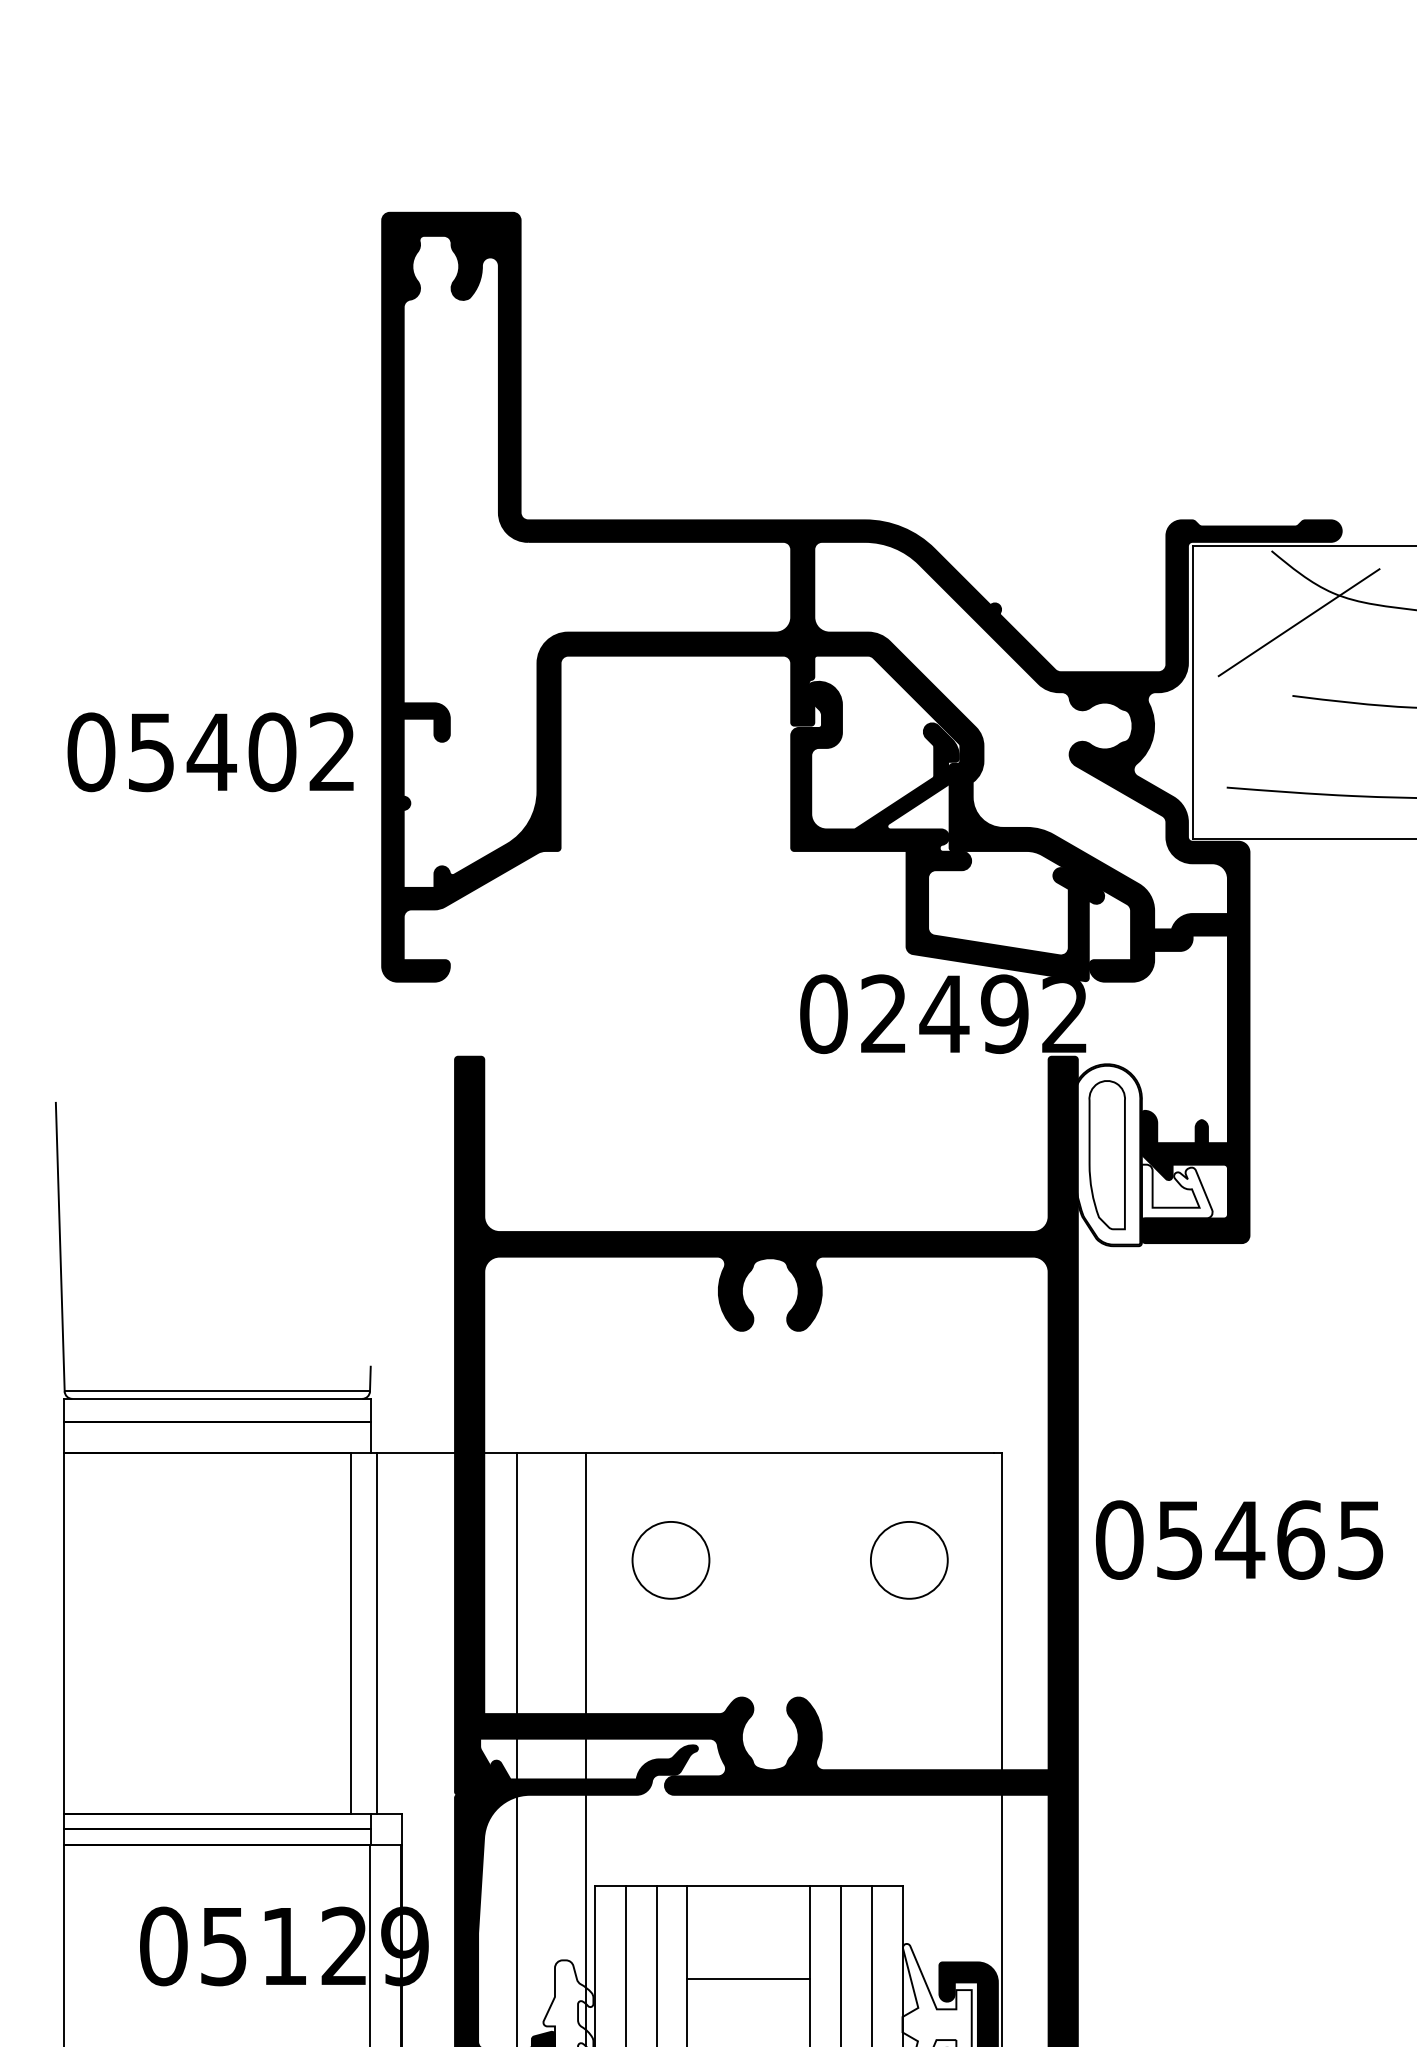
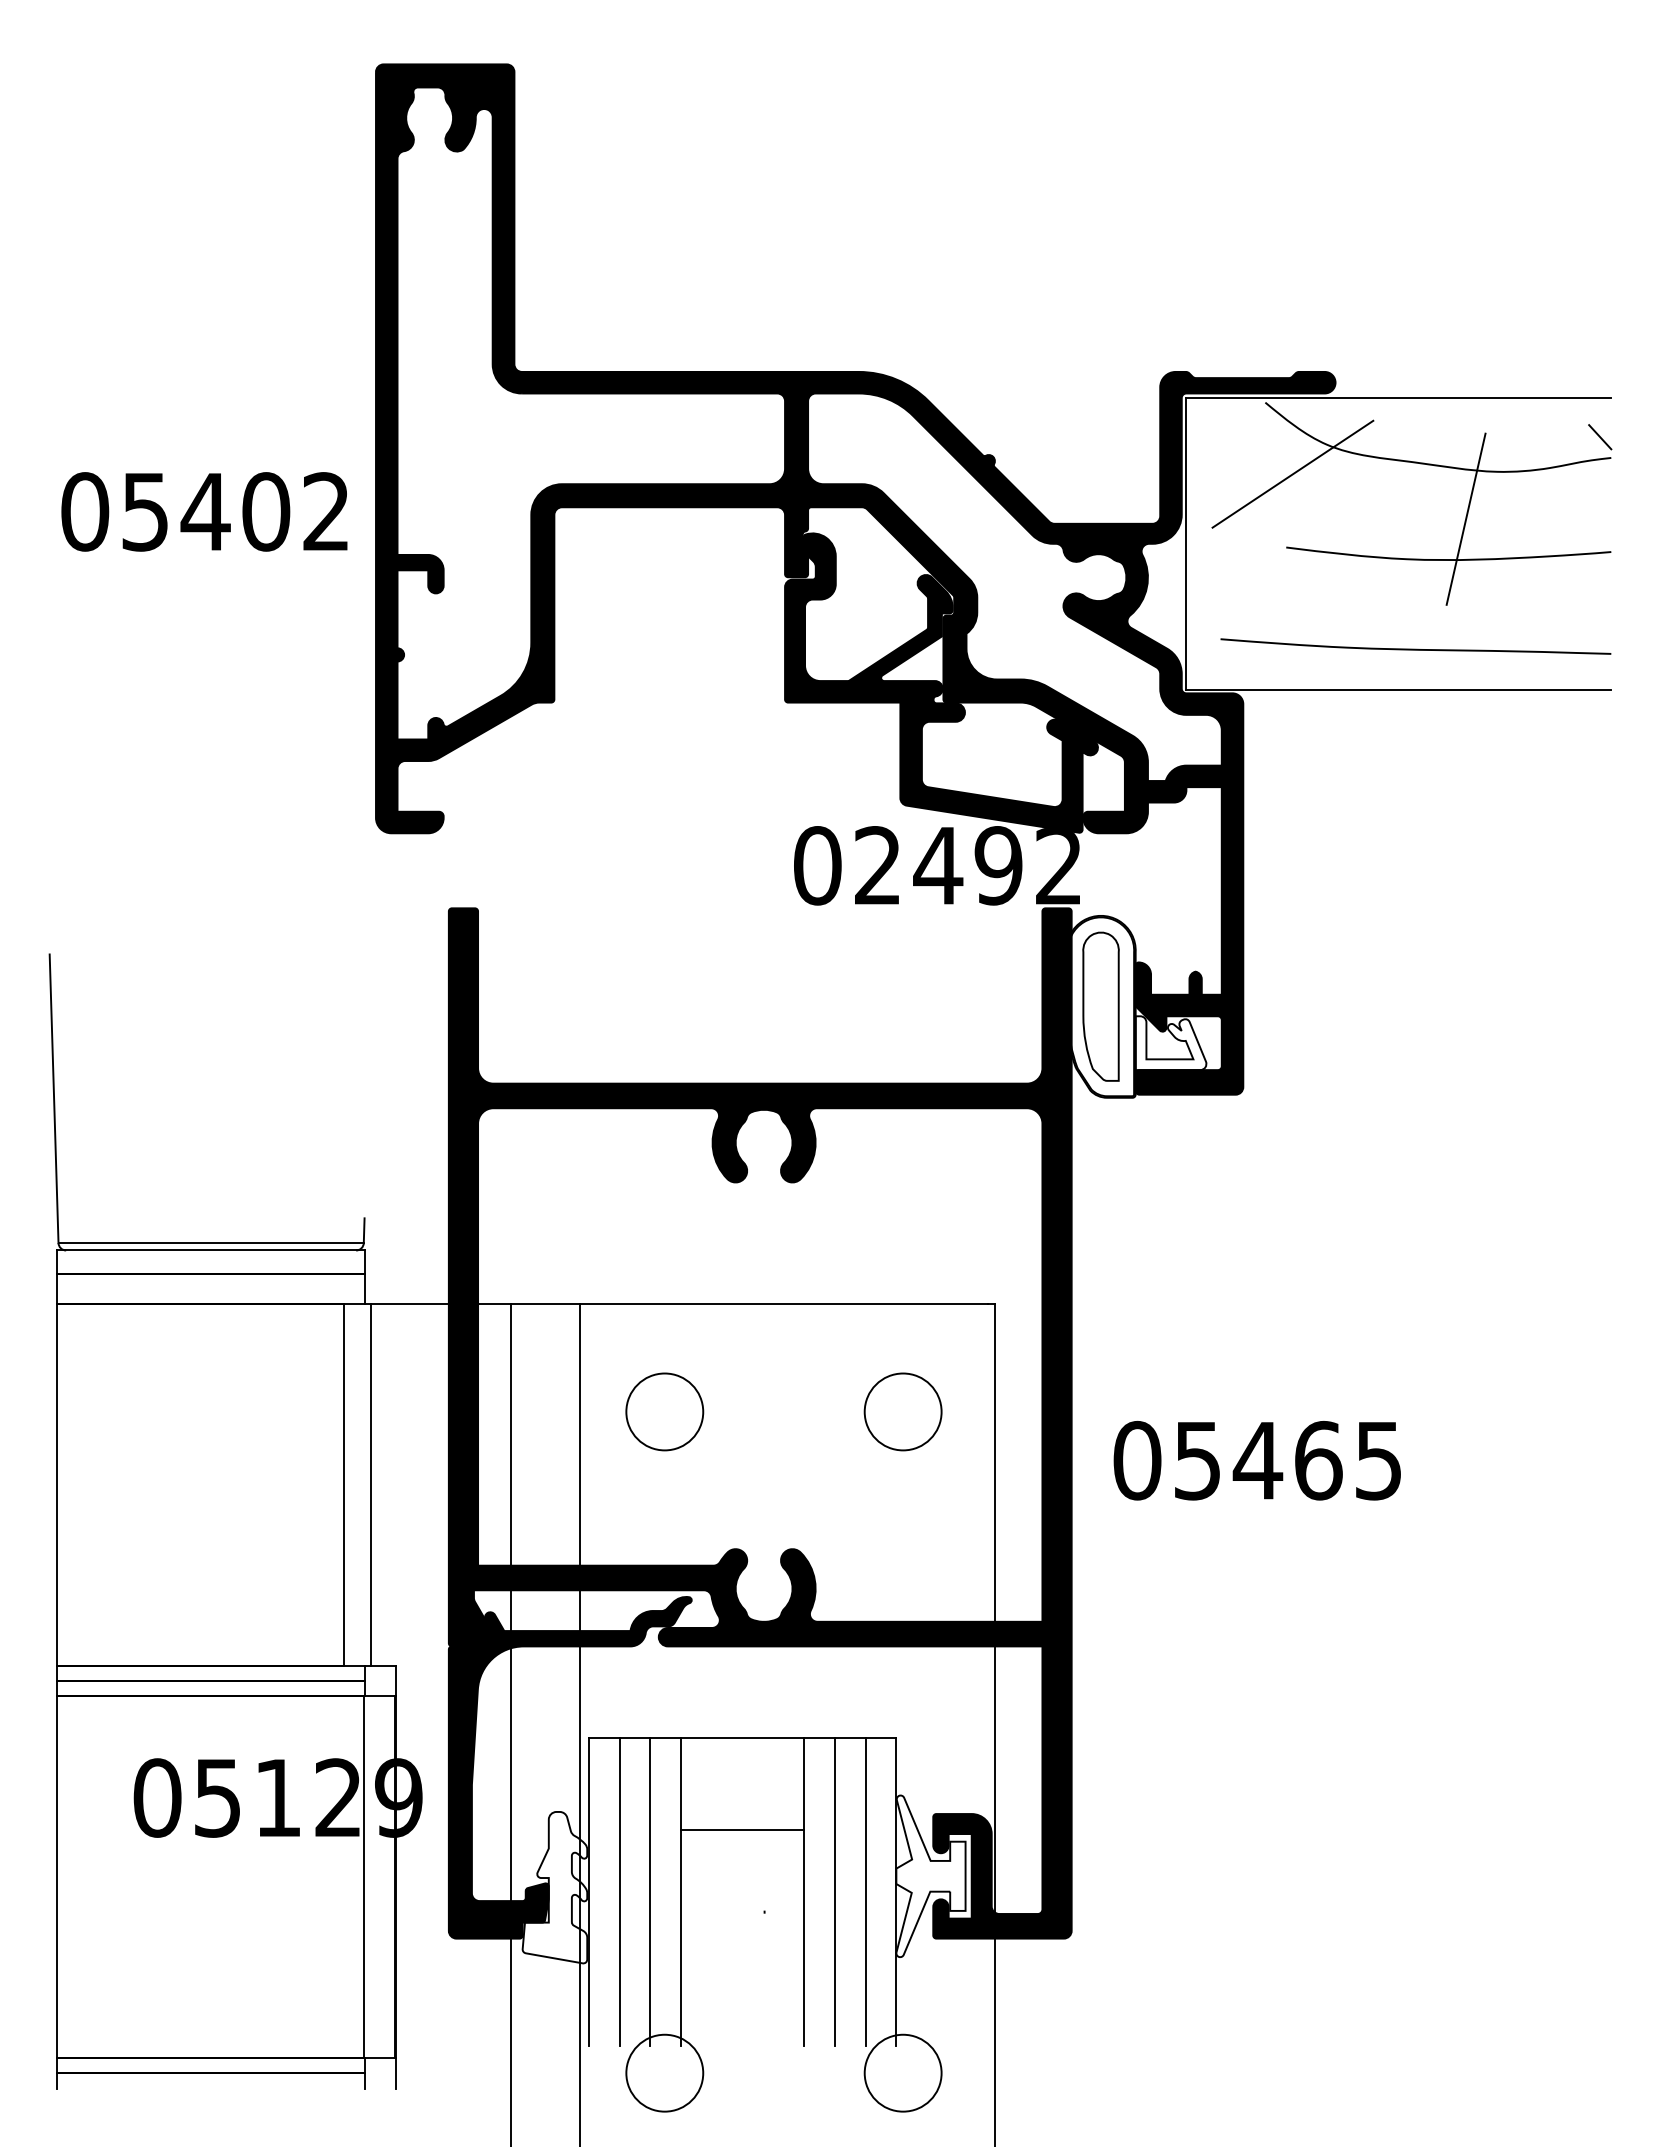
text: (210, 751) -> (204, 511), moved
text: (1238, 1539) -> (1256, 1460), moved

